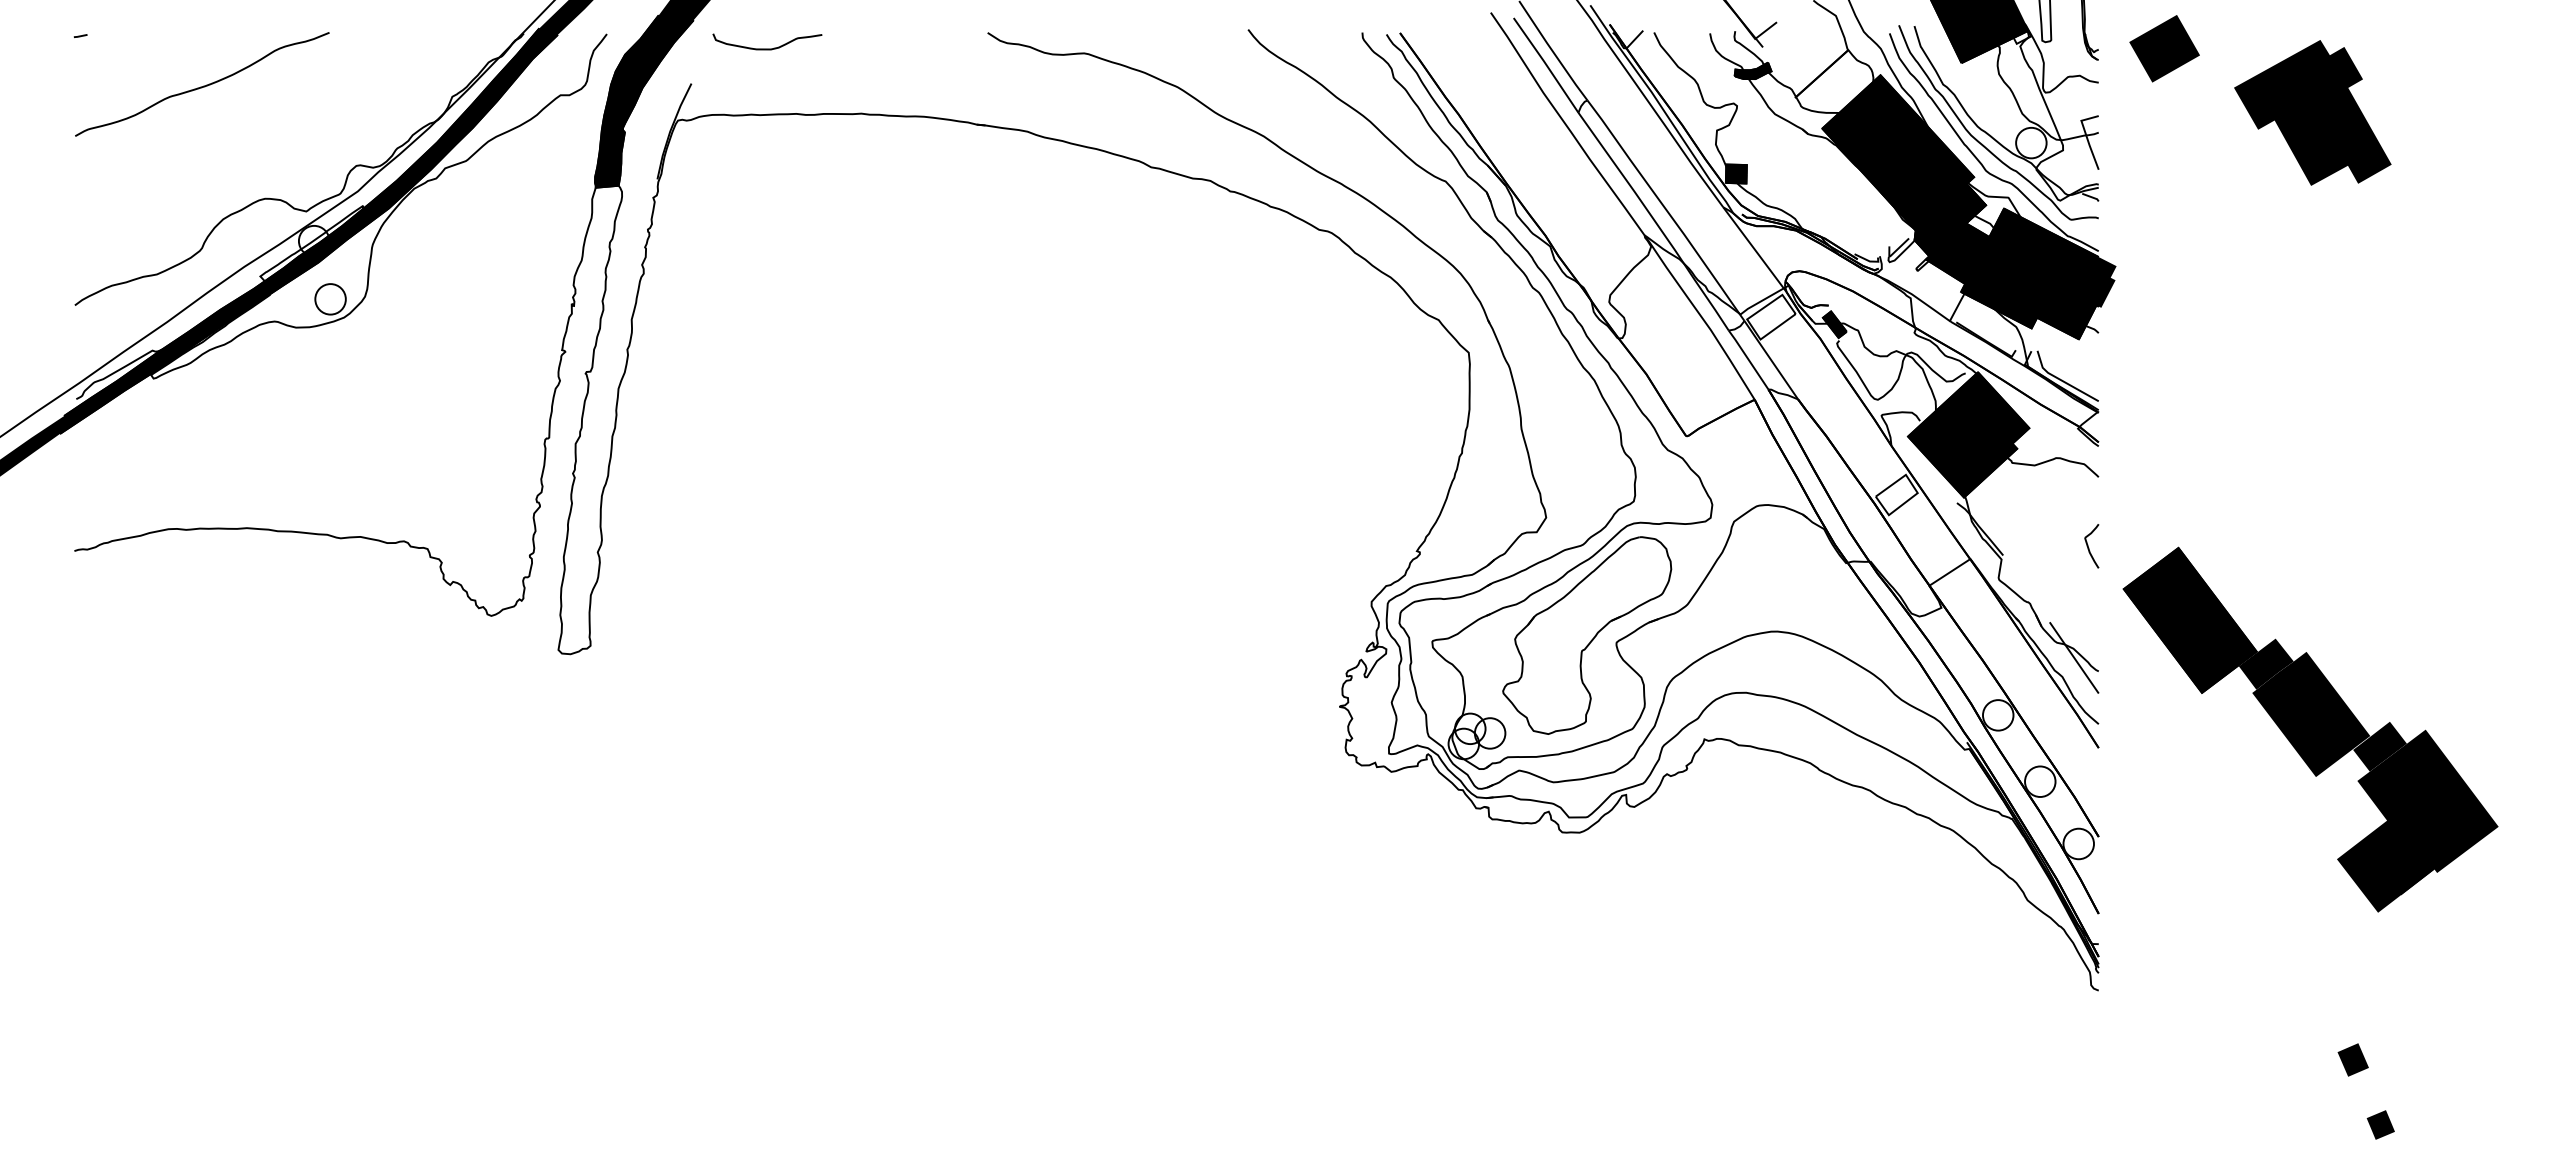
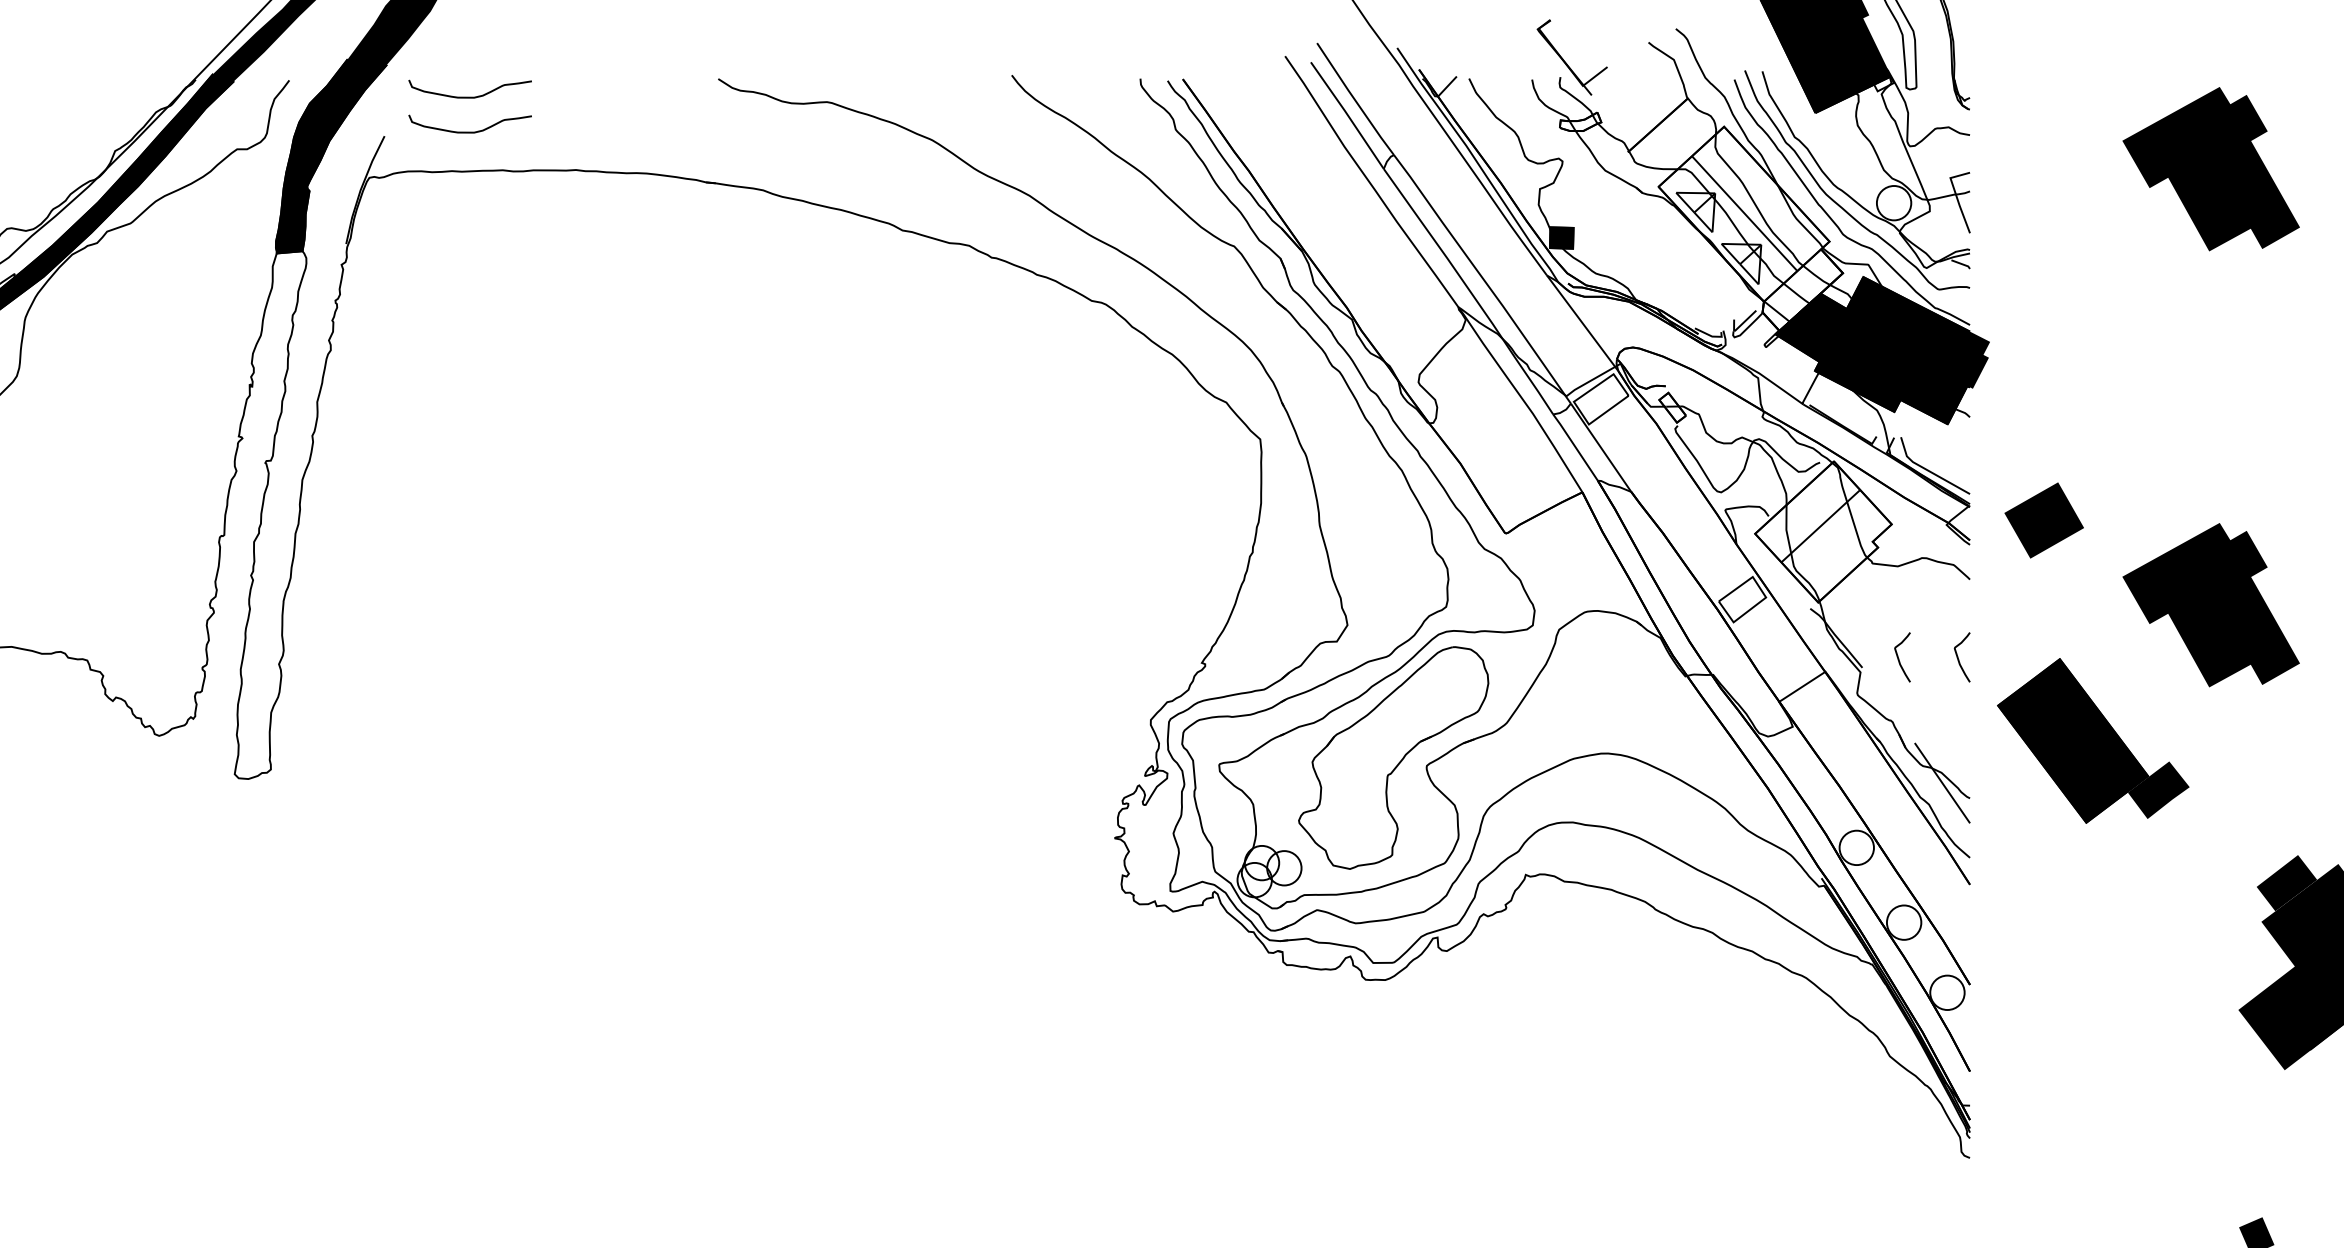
part: (2164, 48) -> (2044, 520), moved
fill: (1752, 70) -> (1579, 121), removed
curve: (767, 79) -> (470, 131), added
fill: (1903, 165) -> (1750, 228), removed
fill: (1834, 324) -> (1672, 407), removed
fill: (1968, 434) -> (1823, 531), removed
part: (2312, 499) -> (2210, 604), added
curve: (2036, 548) -> (1899, 659), added
fill: (2311, 714) -> (2209, 846), removed

